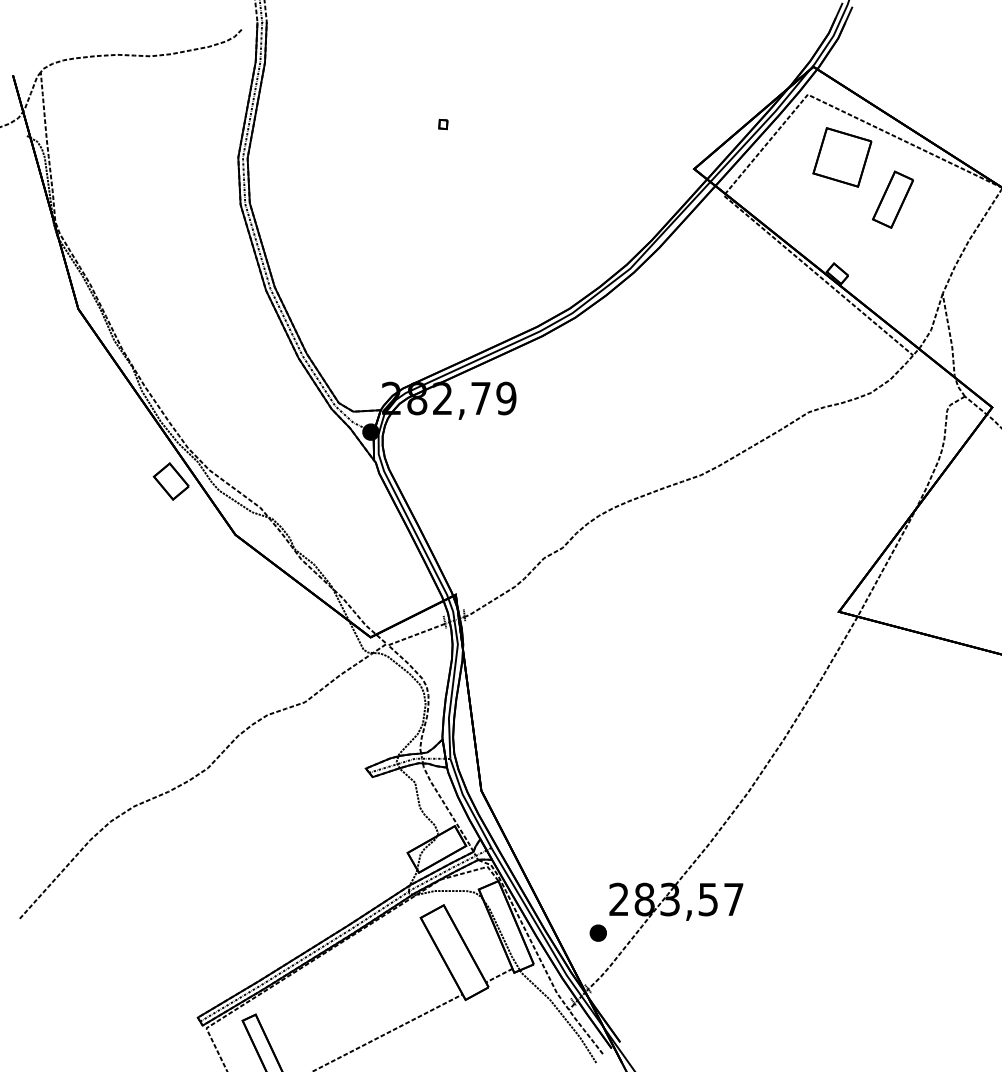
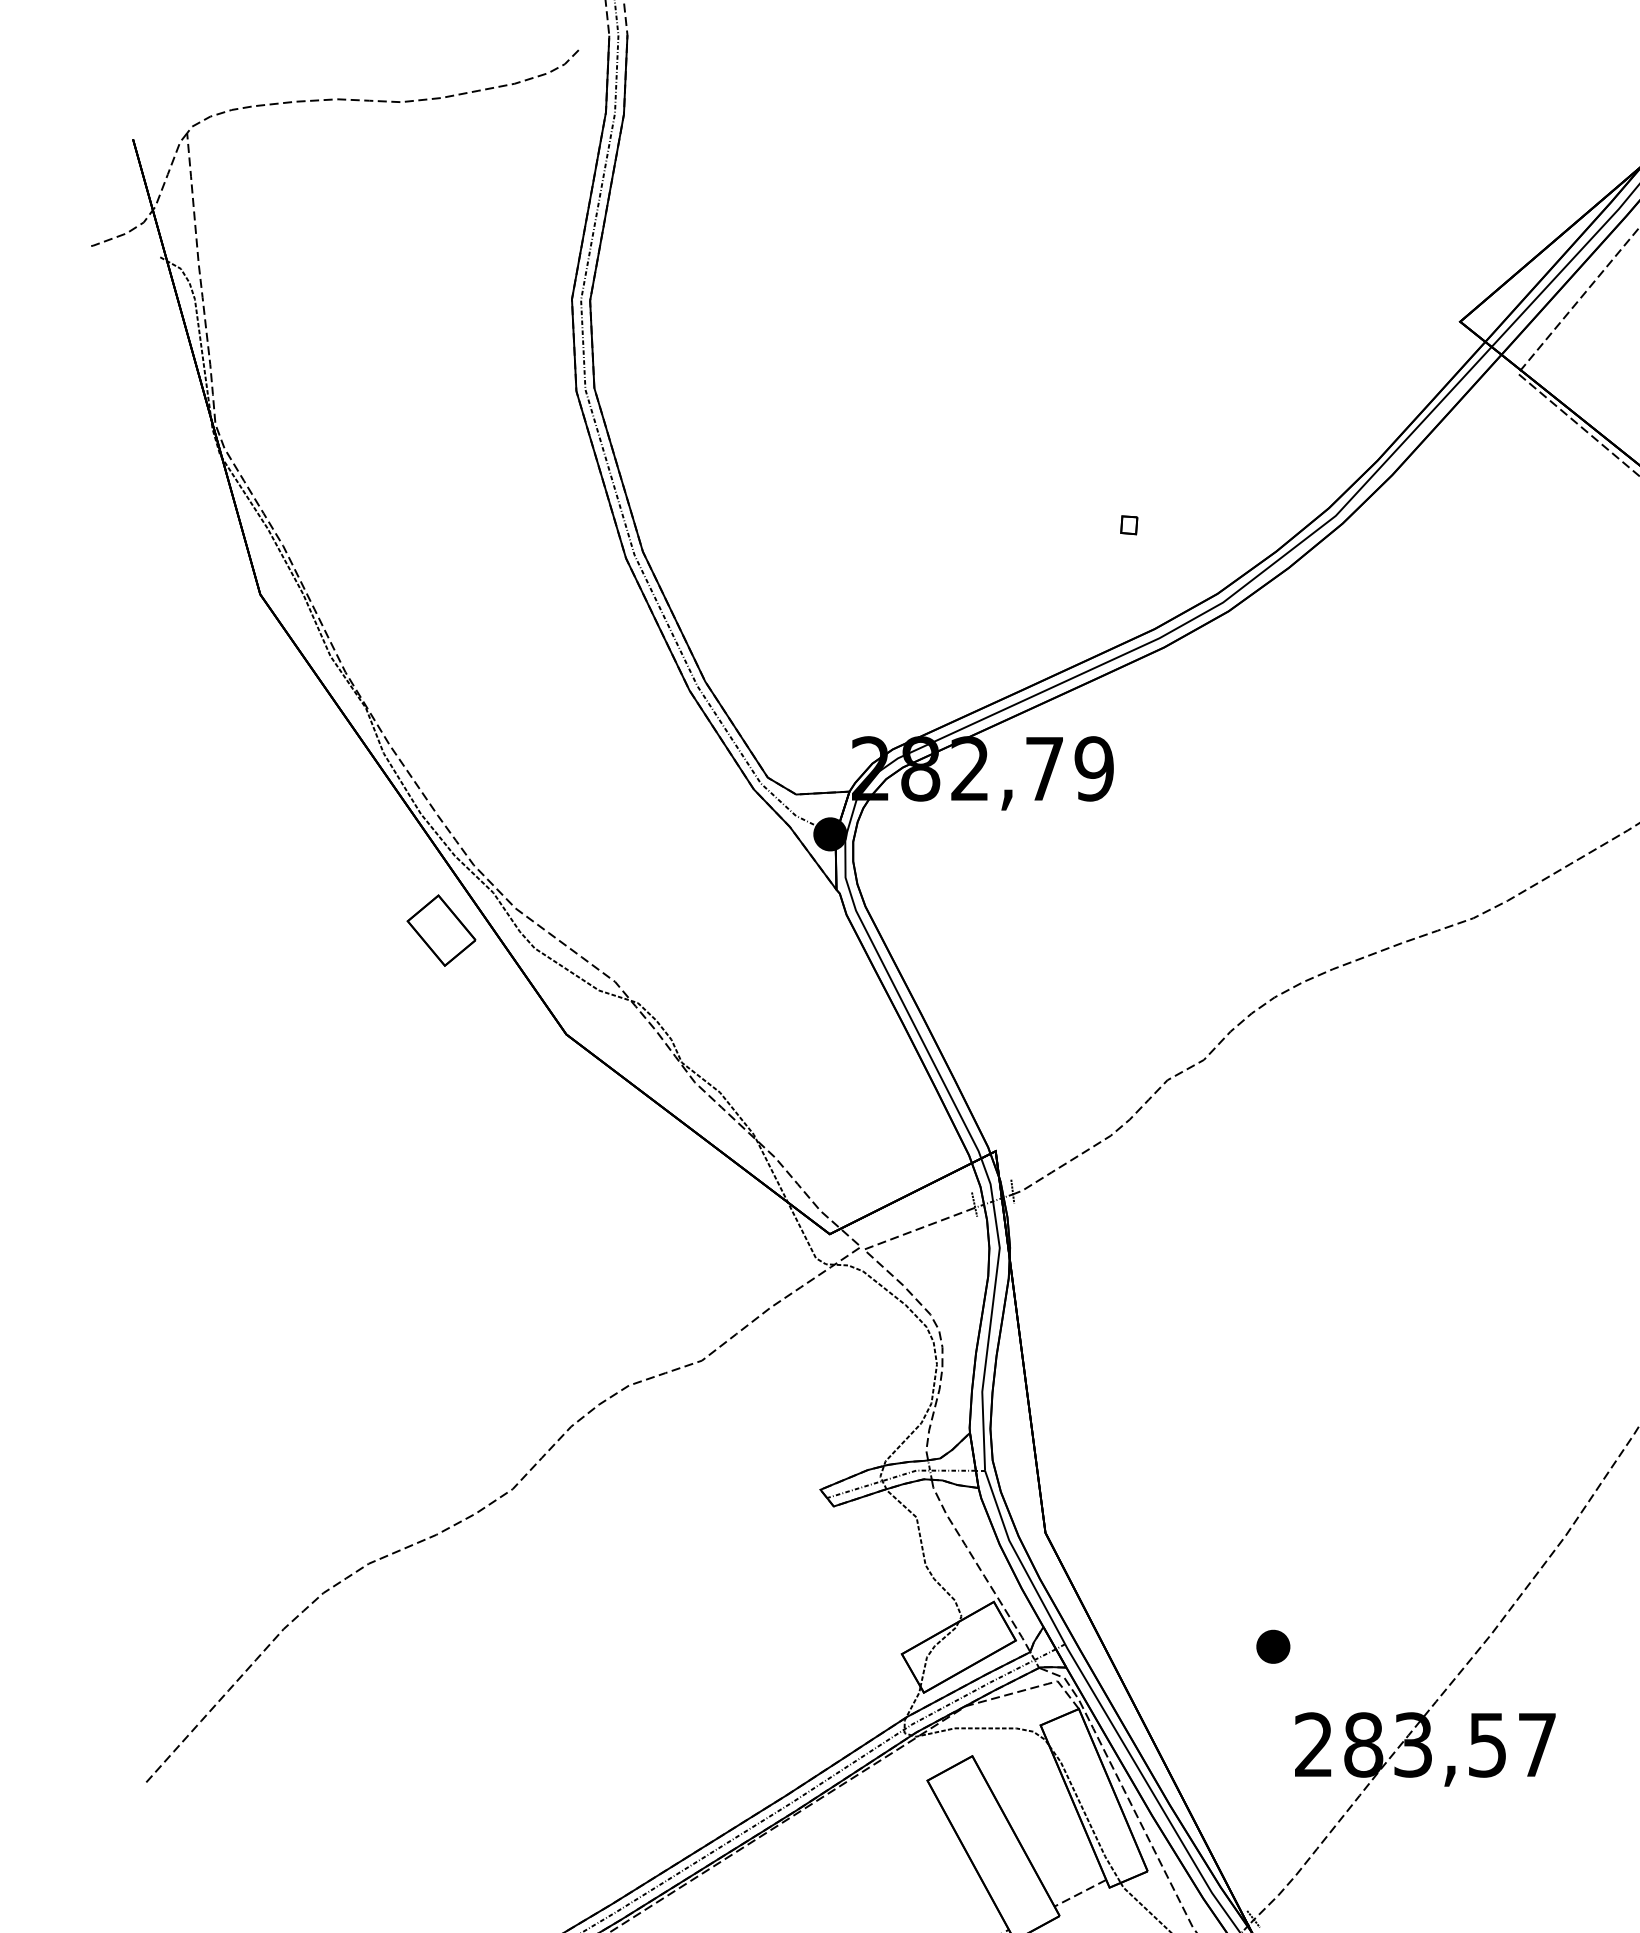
part: (443, 124) -> (1129, 525), moved
part: (597, 932) -> (1271, 1645), moved

